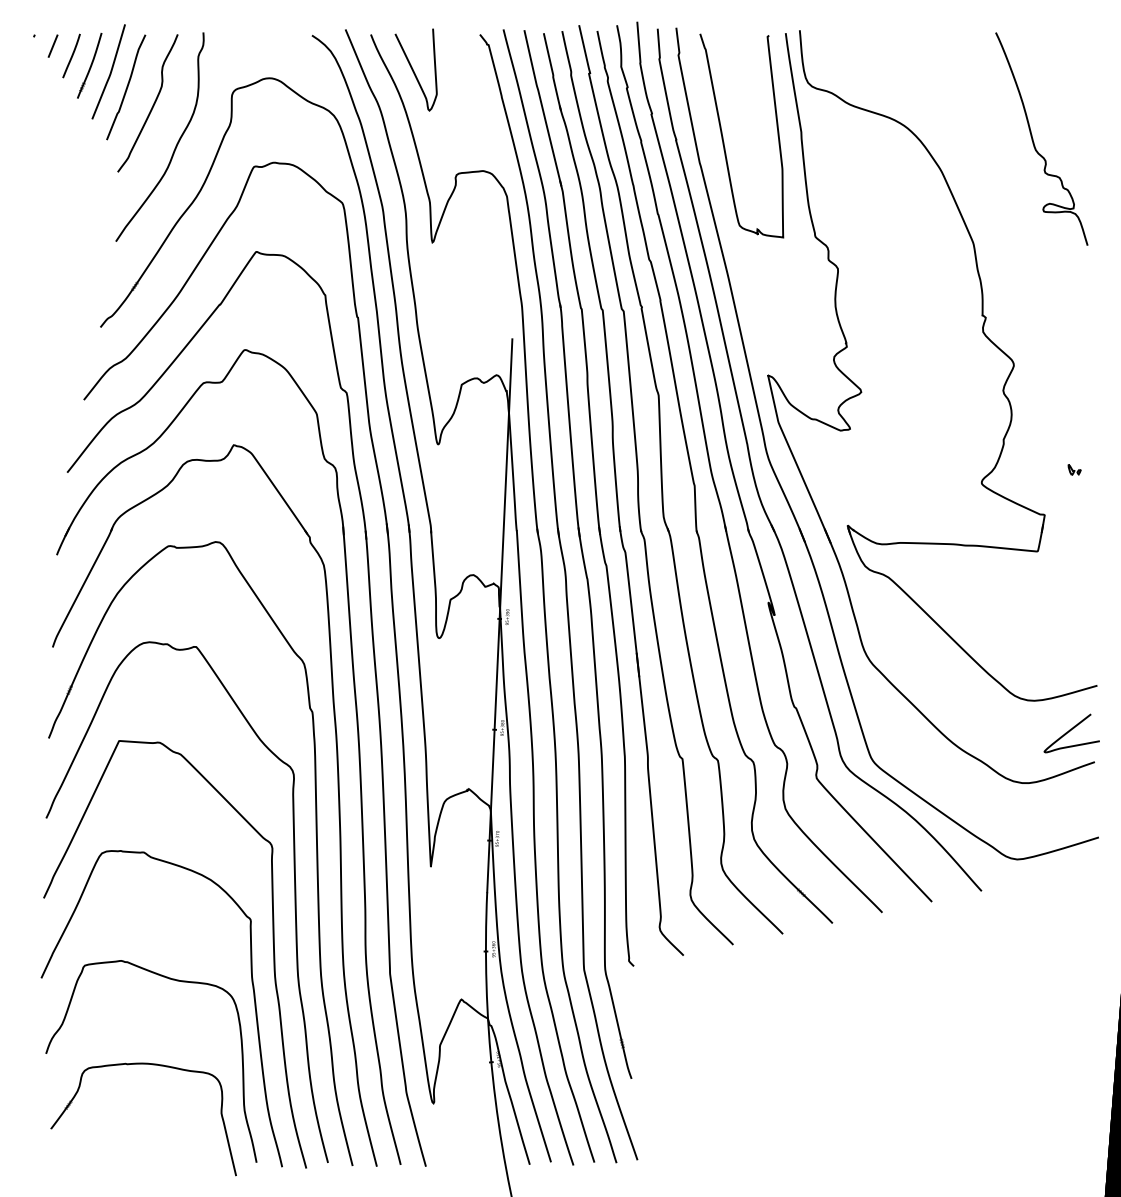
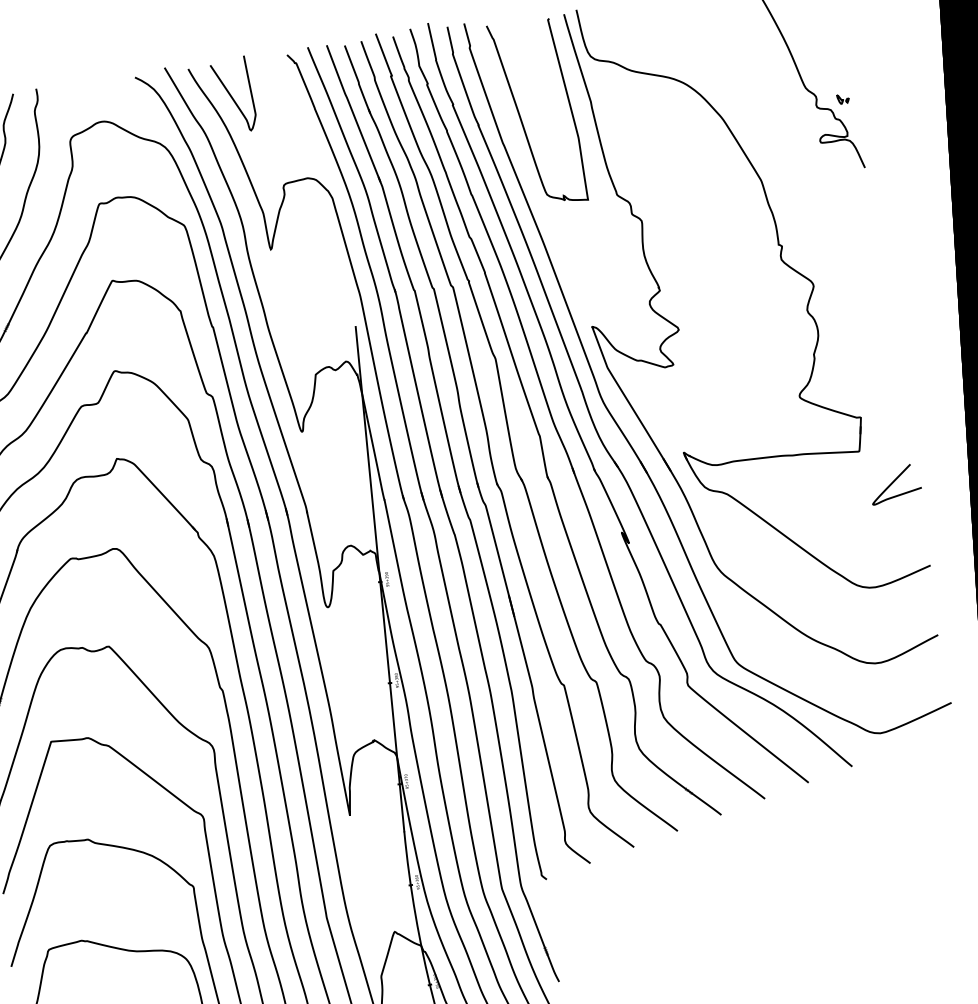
part: (1074, 469) -> (843, 98), moved
curve: (1070, 731) -> (893, 482), moved

